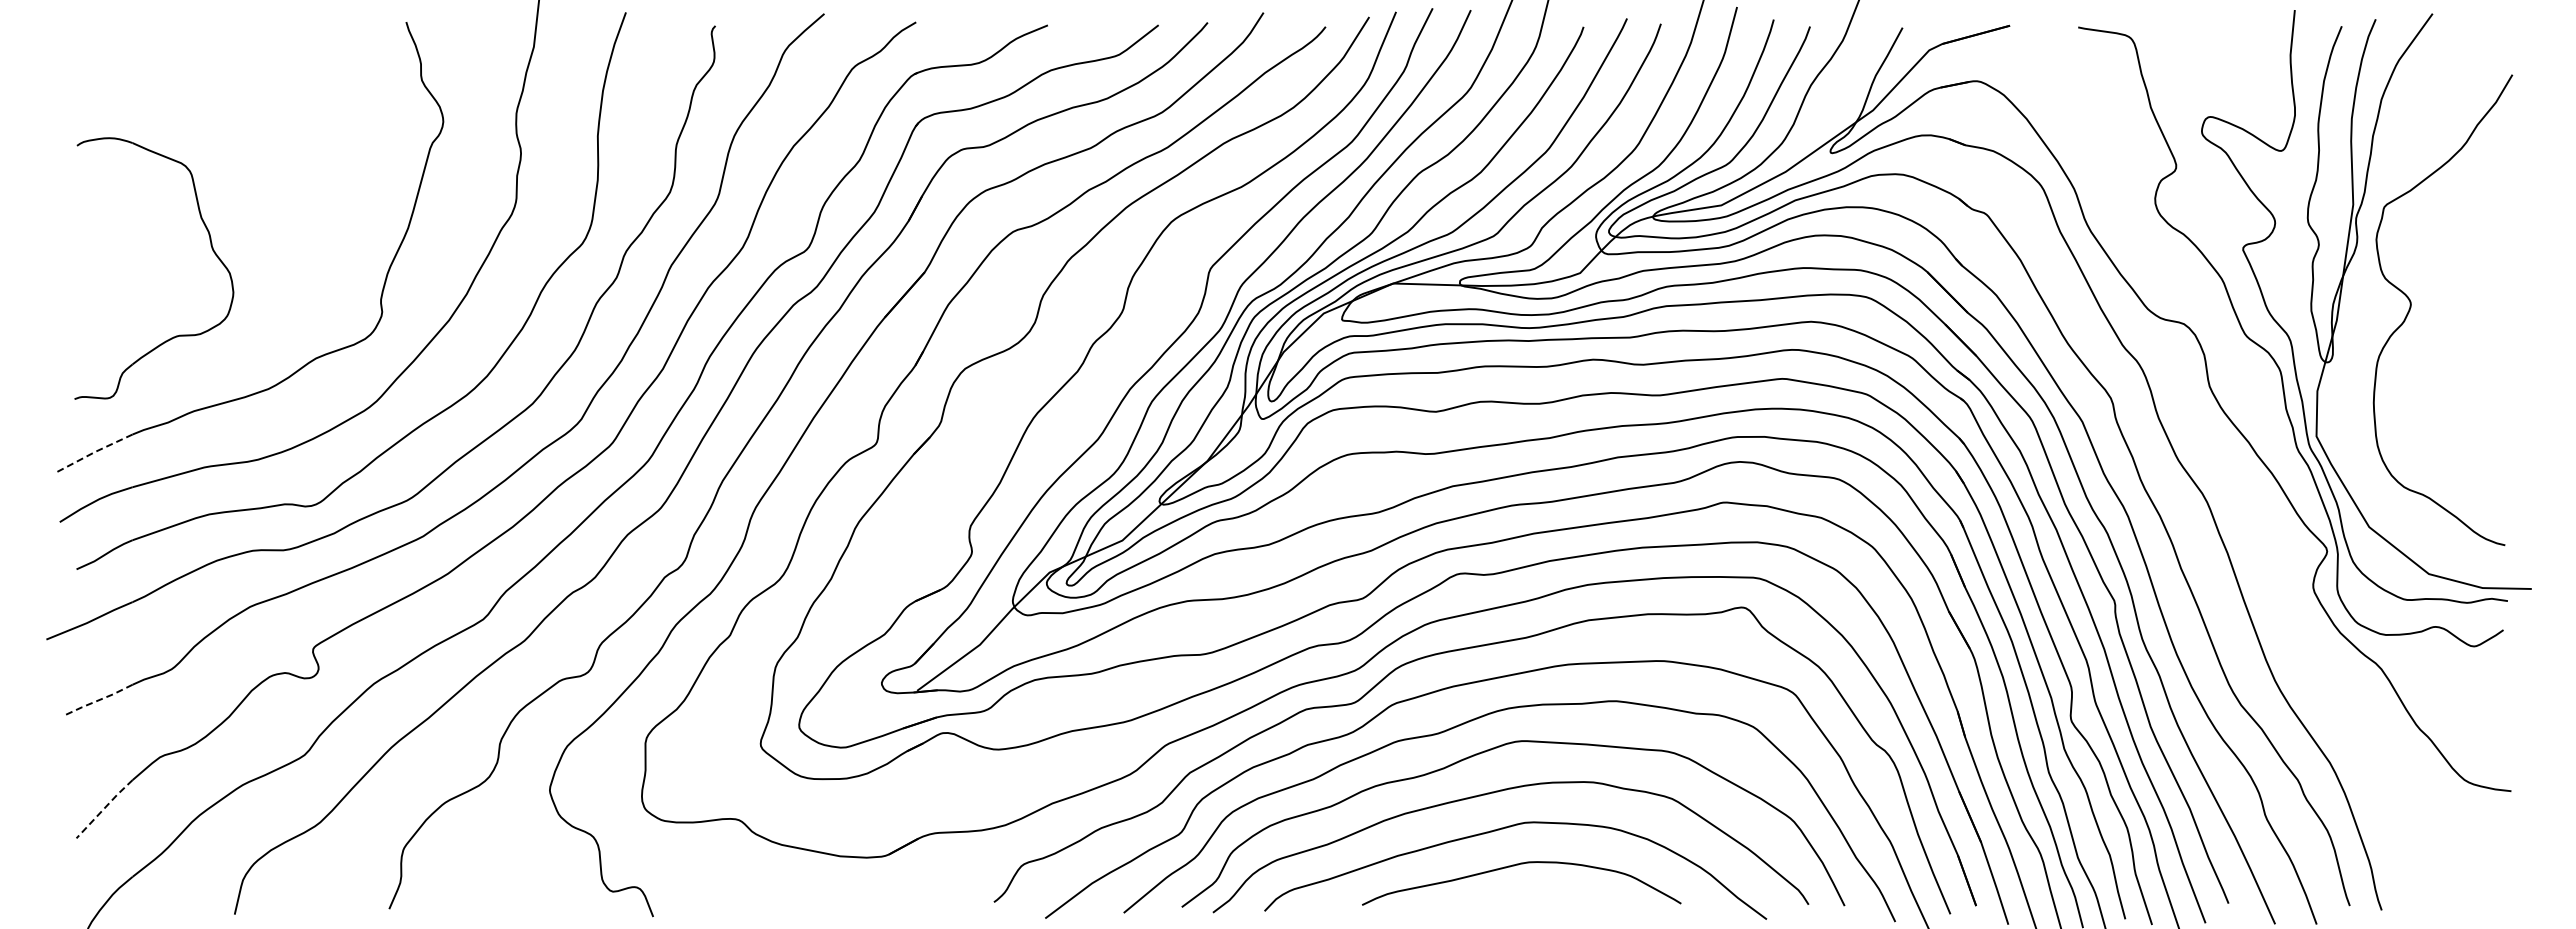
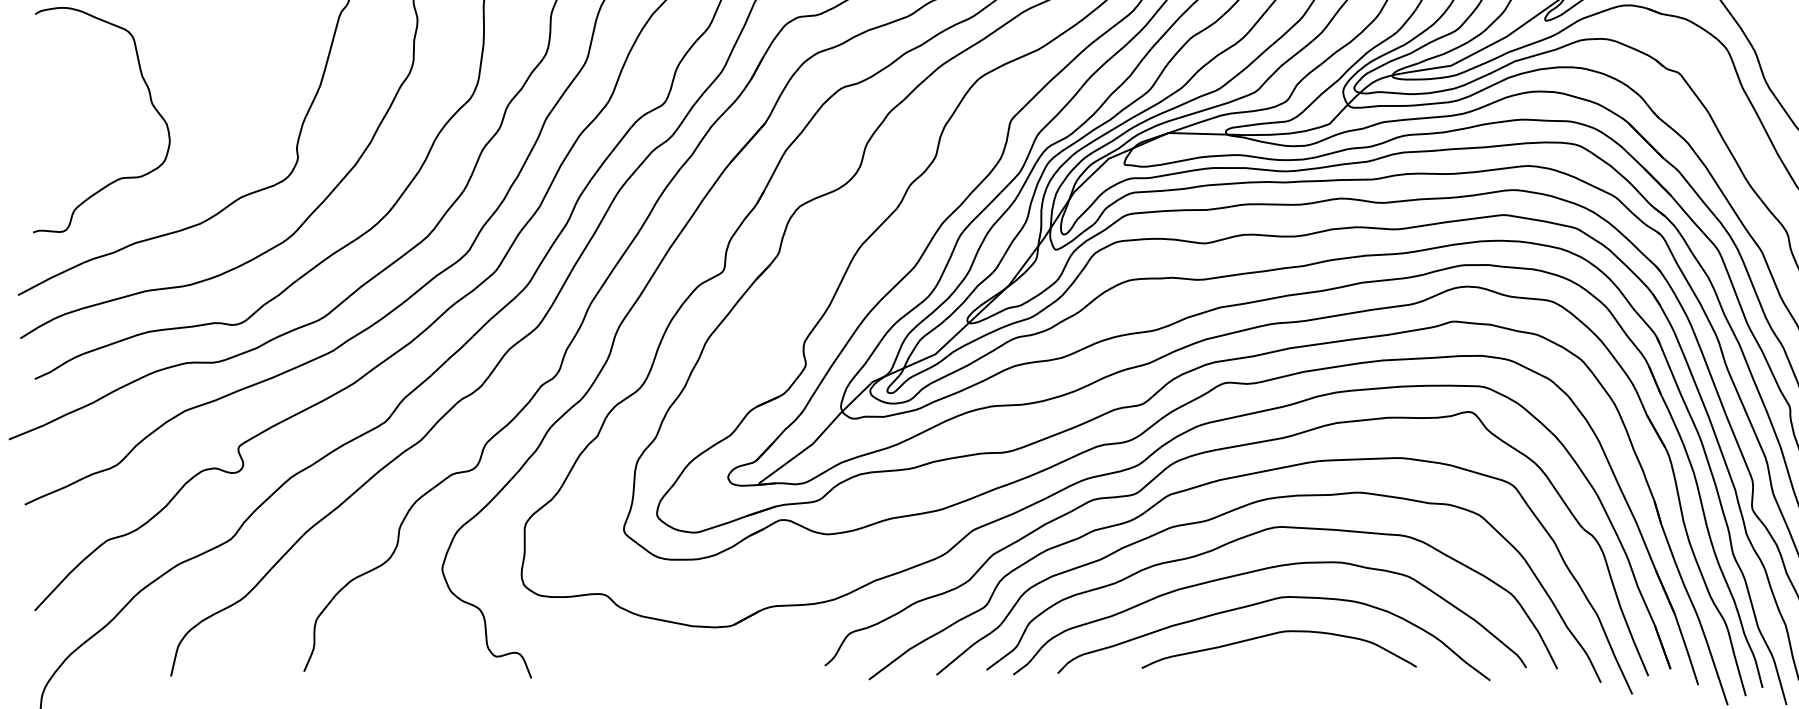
line: (94, 452) -> (50, 278), dashed -> solid
line: (98, 700) -> (53, 492), dashed -> solid
line: (104, 808) -> (58, 585), dashed -> solid

